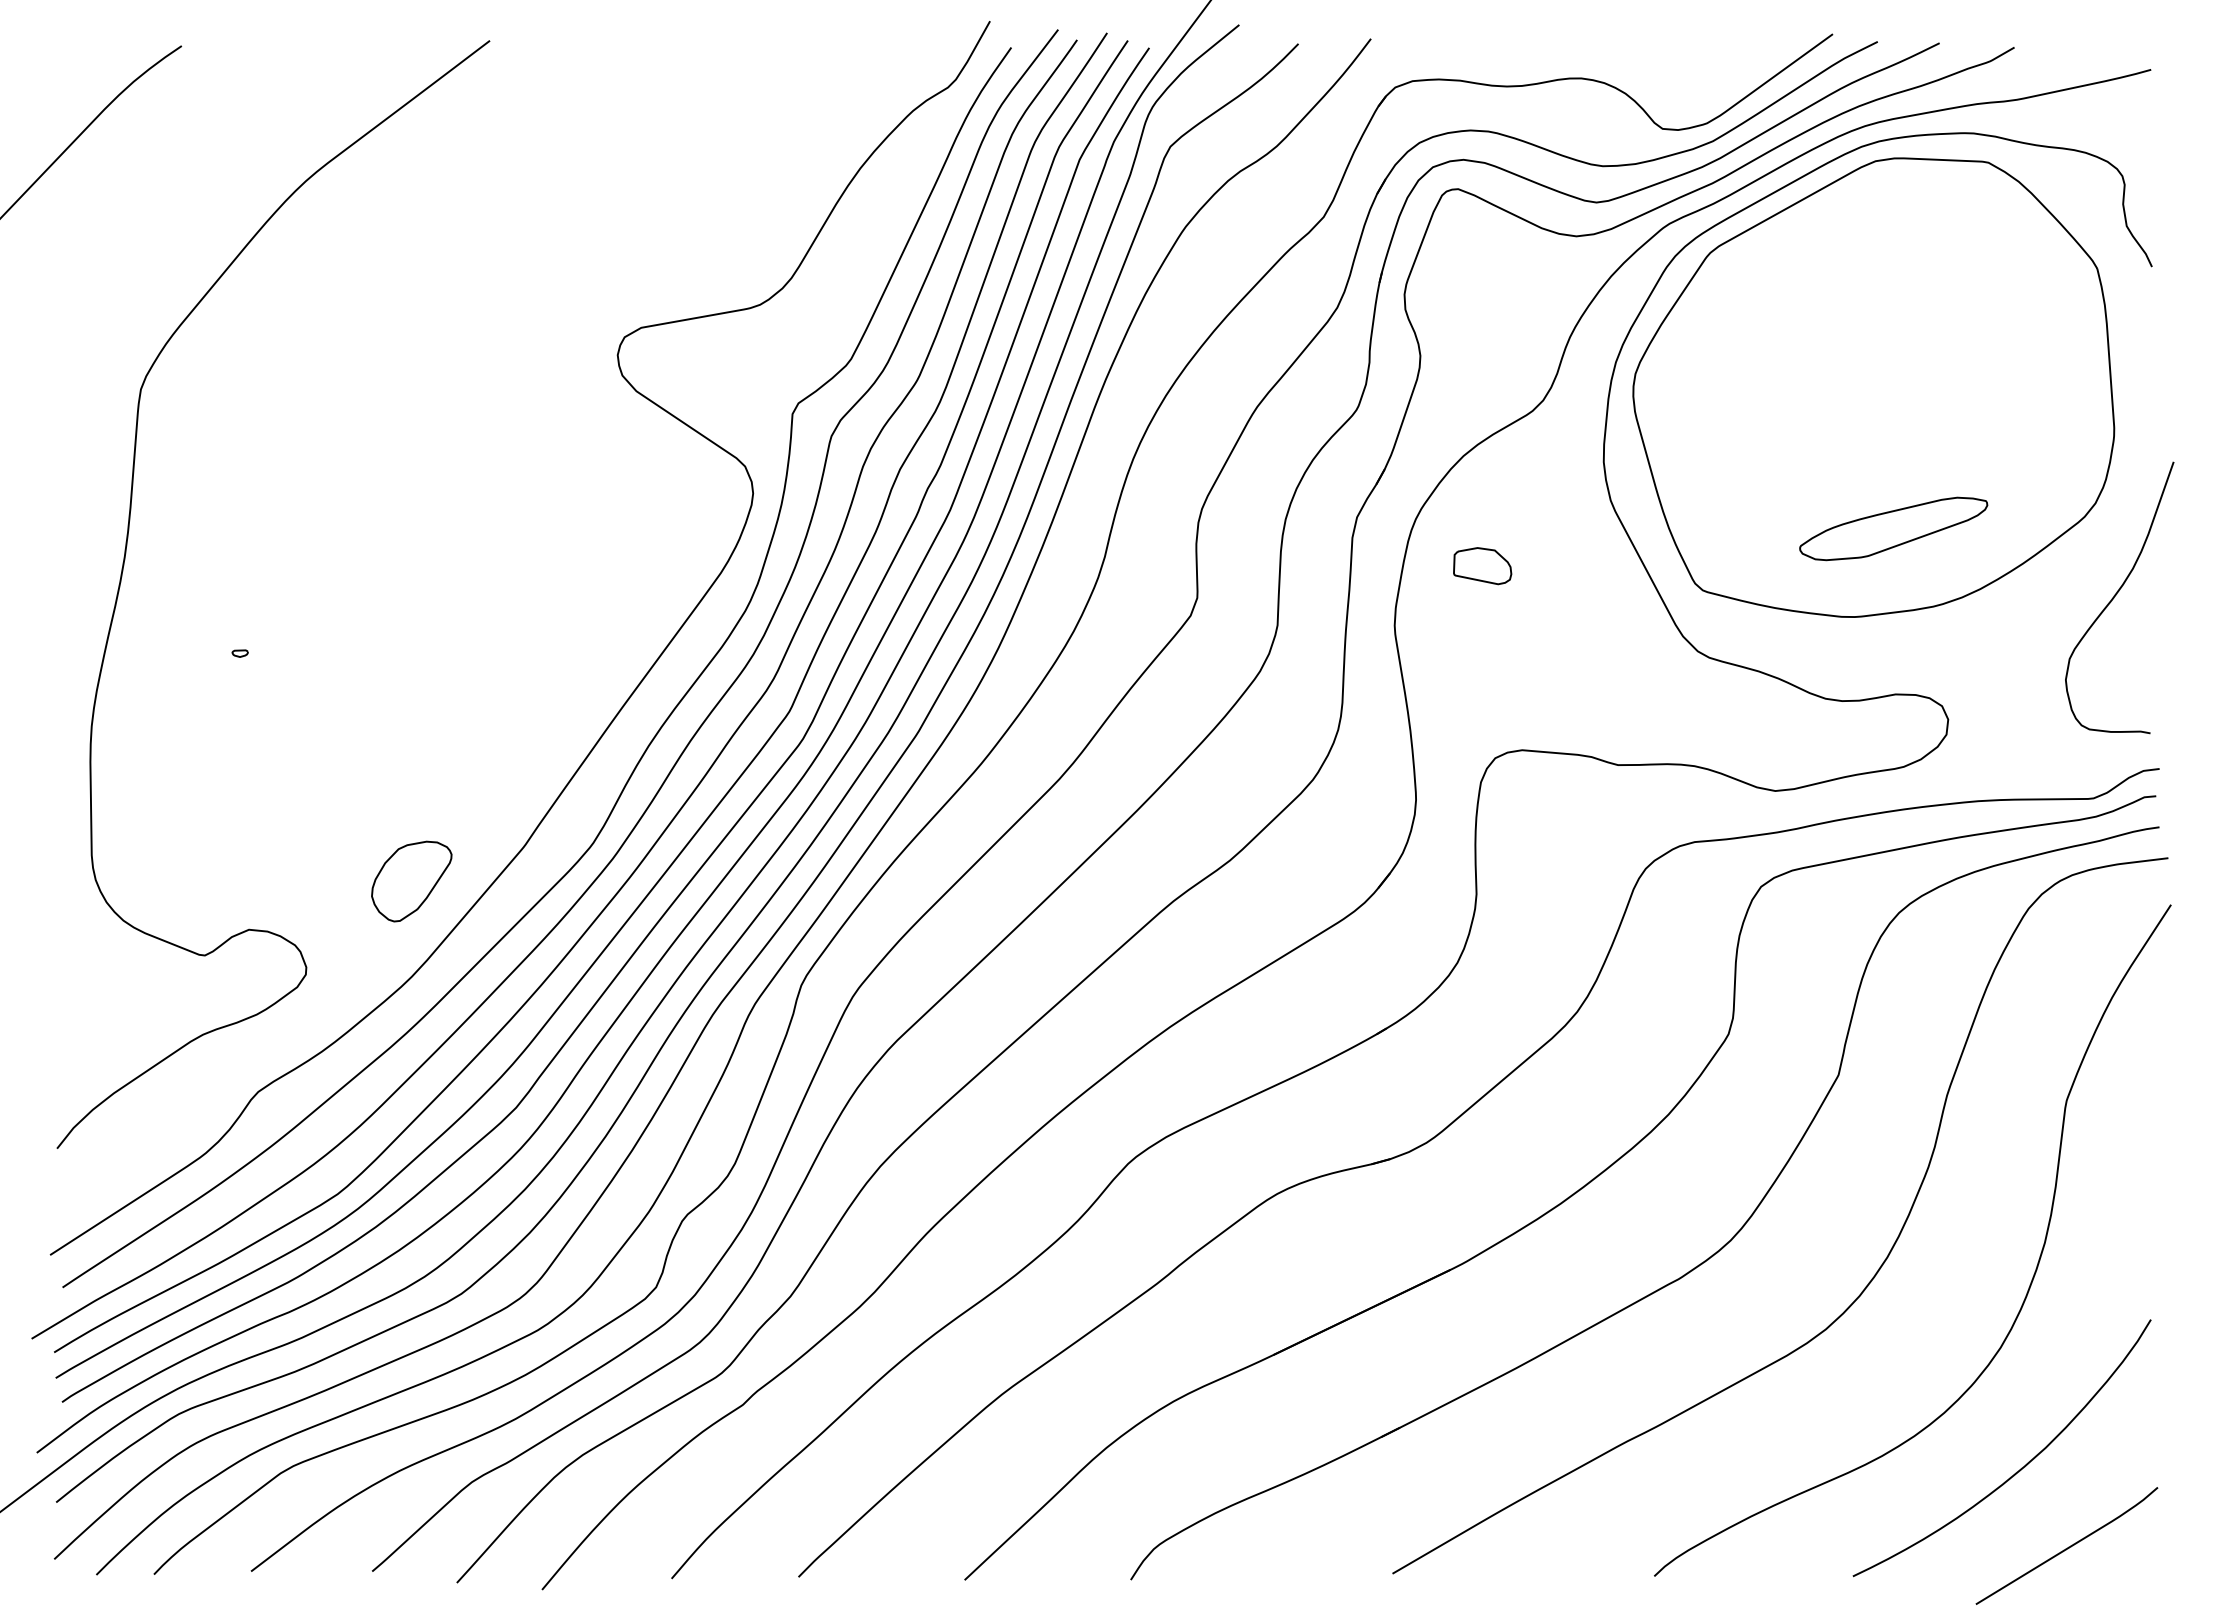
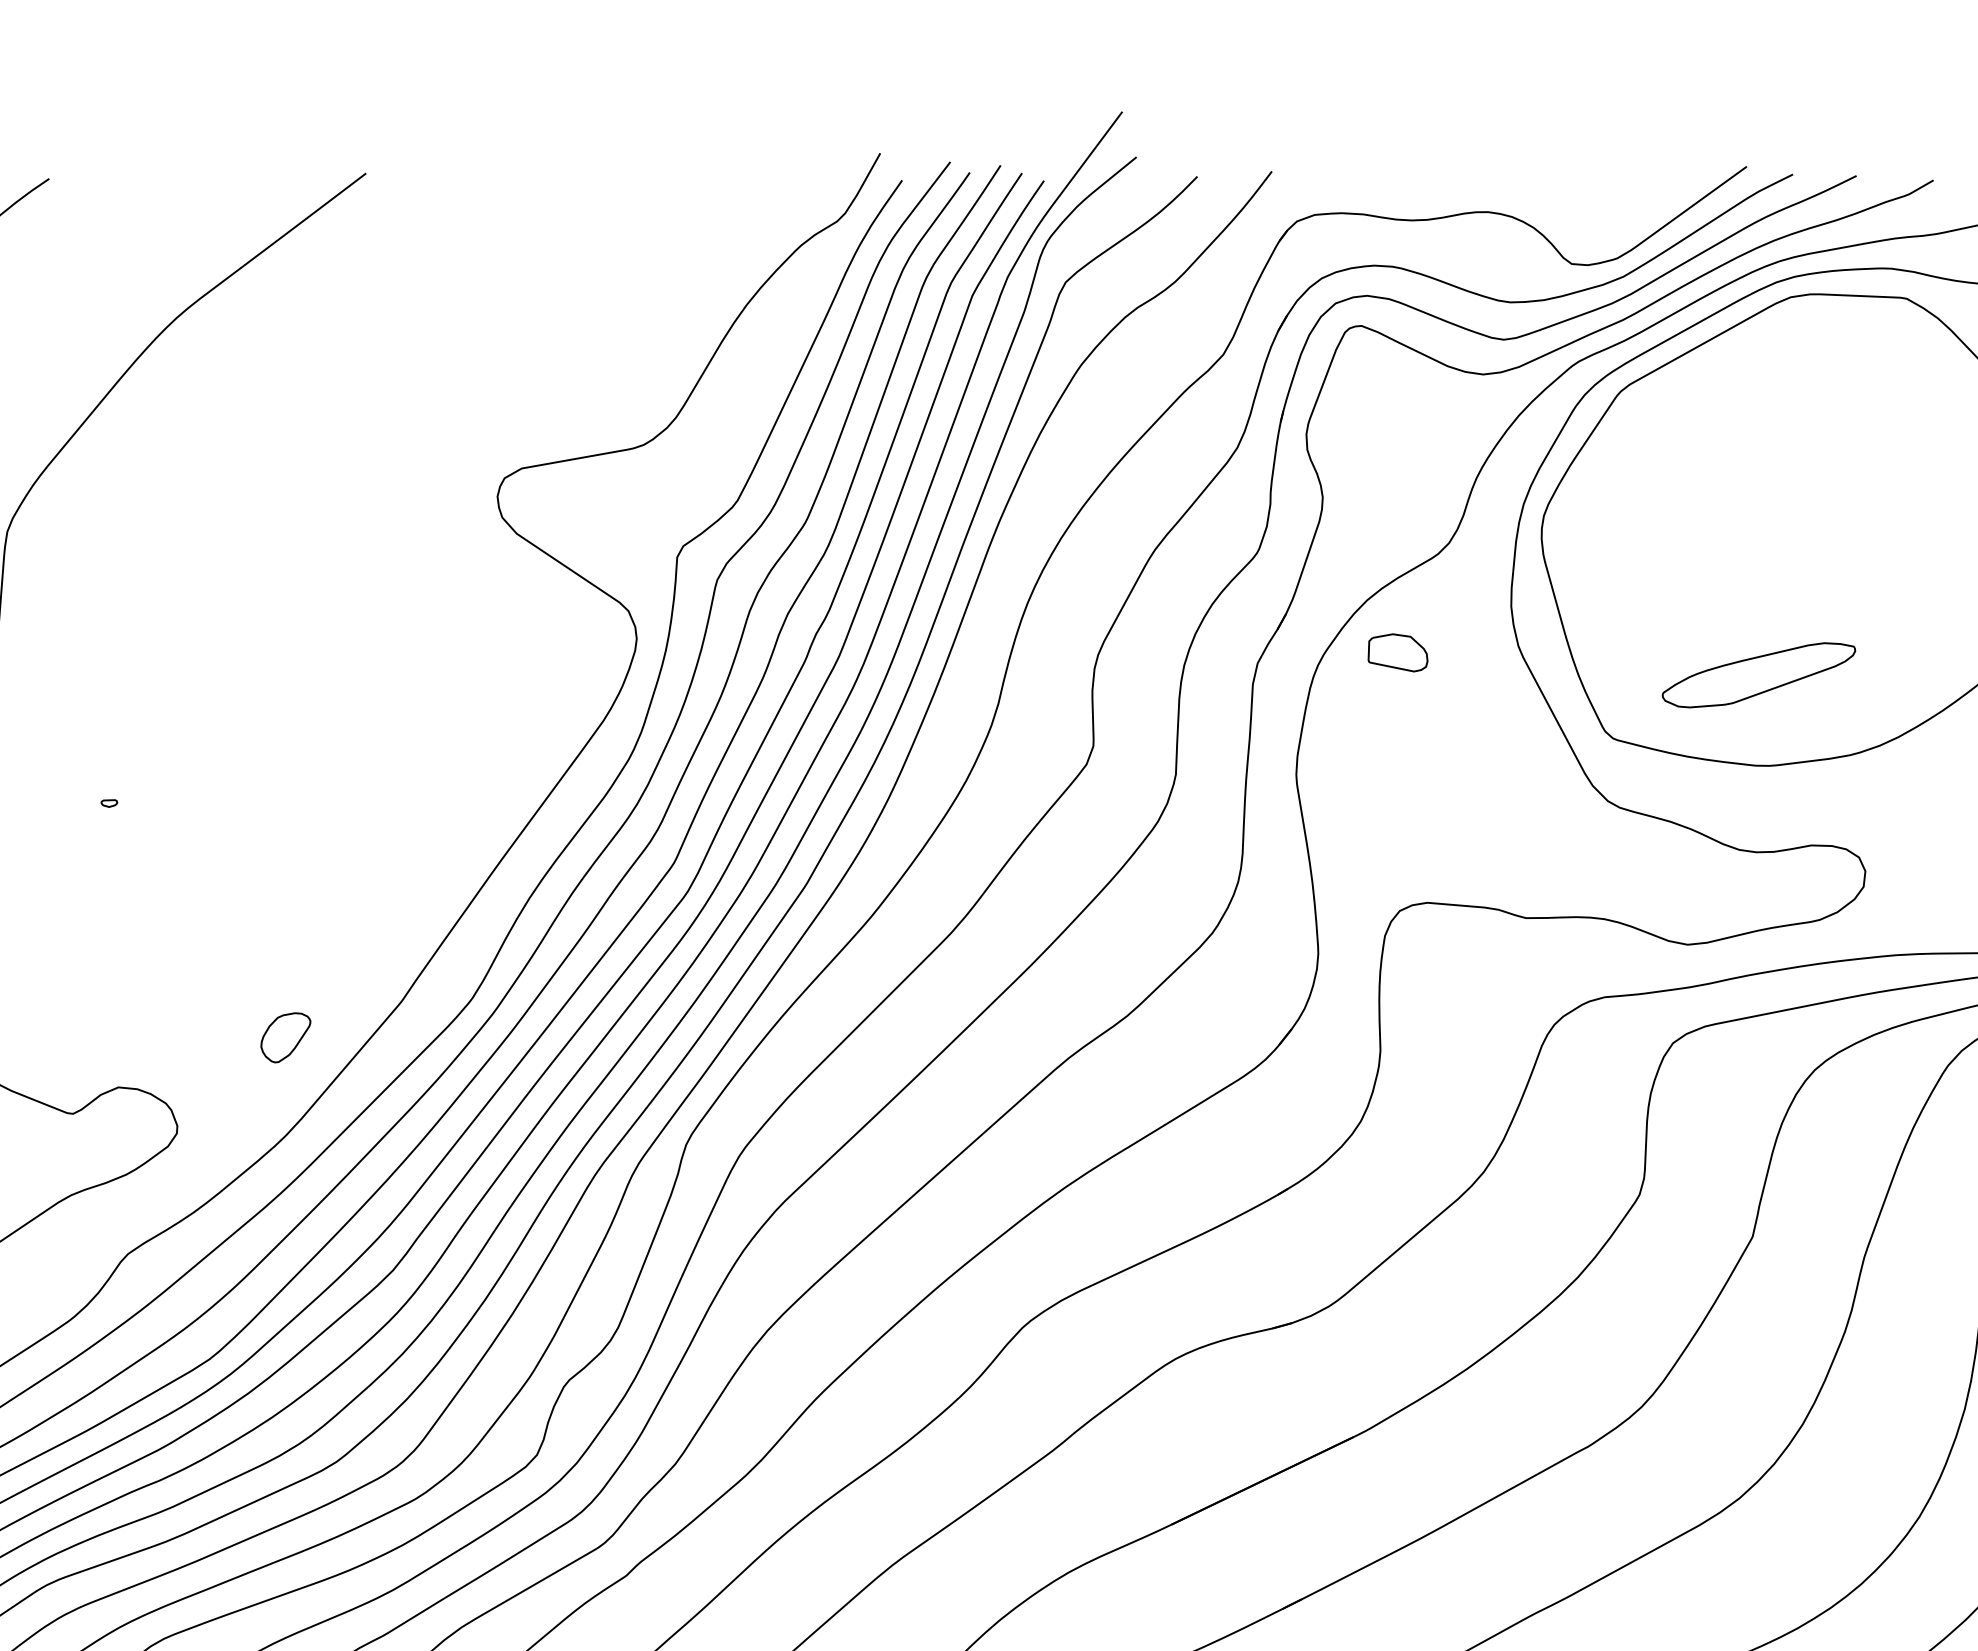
part: (1893, 528) -> (1758, 674), moved
part: (1482, 566) -> (1397, 653), moved
part: (411, 881) -> (285, 1037), size x0.6

